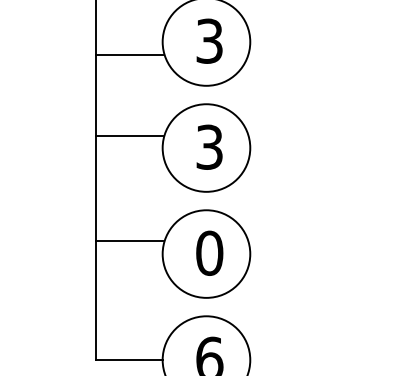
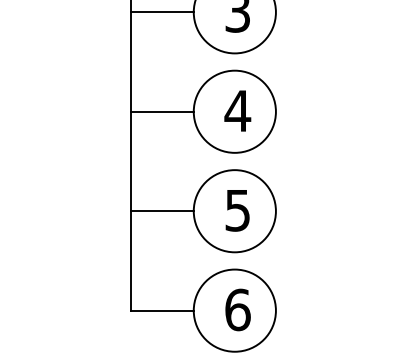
line: (129, 54) -> (162, 12), moved
line: (129, 136) -> (162, 111), moved
text: (209, 146) -> (237, 110), 3 -> 4
line: (129, 241) -> (162, 211), moved
text: (209, 253) -> (237, 210), 0 -> 5

